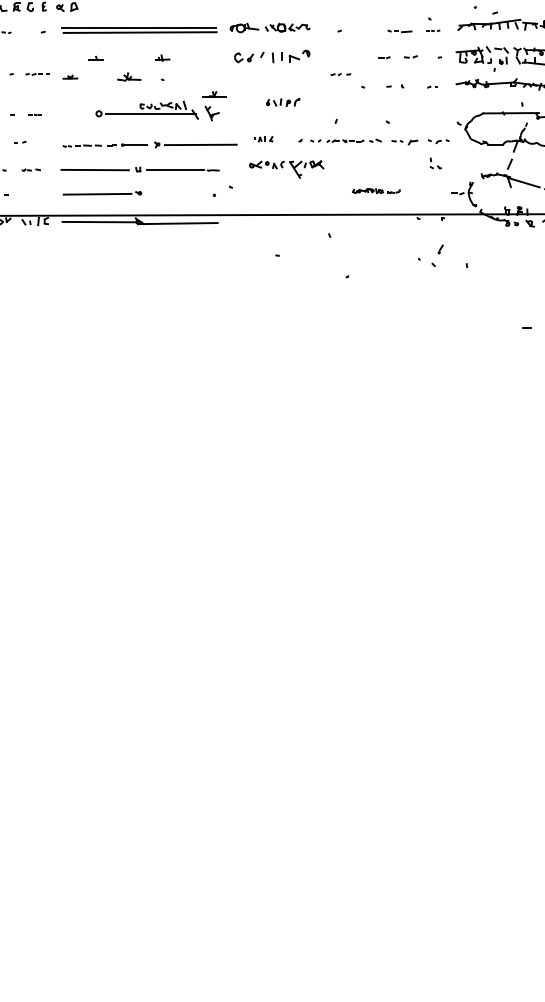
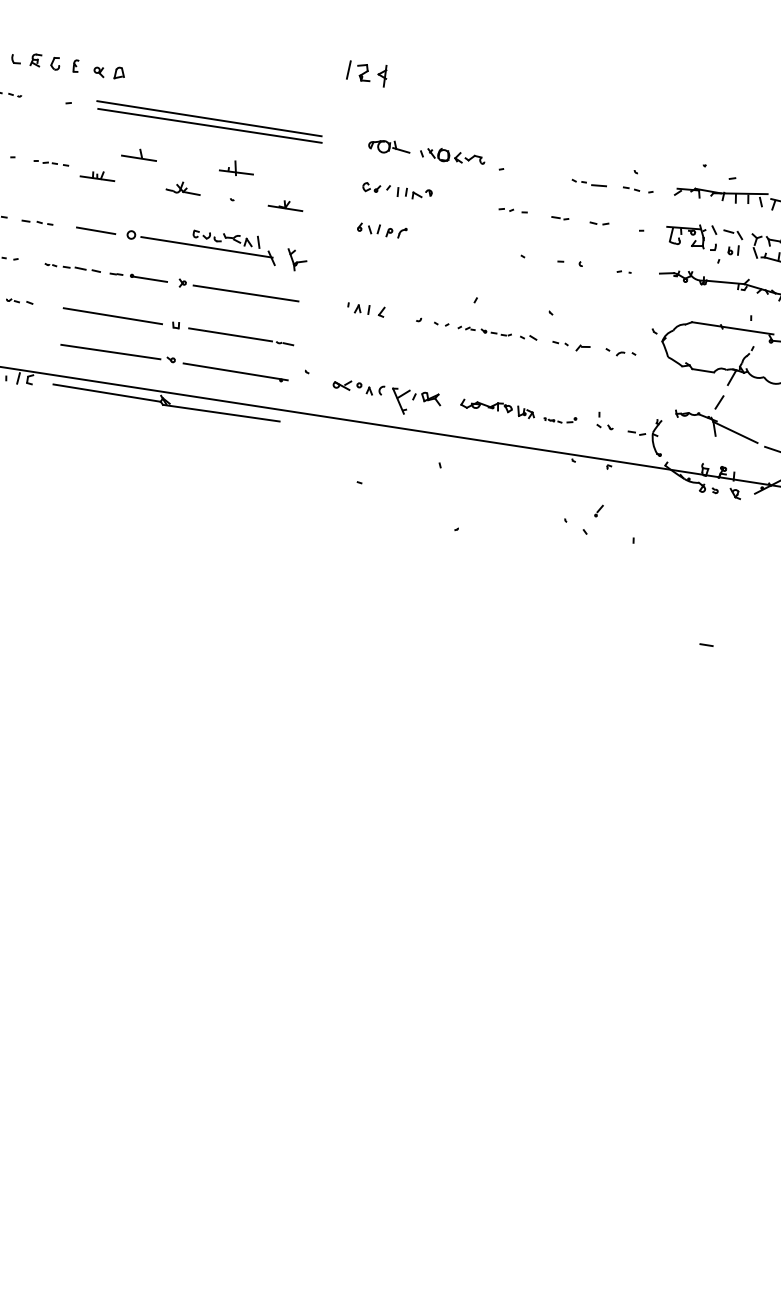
part: (269, 27) -> (426, 152), moved
part: (433, 30) -> (638, 189), size x1.67
part: (272, 55) -> (397, 189), size x0.62
part: (162, 57) -> (236, 167), size x1.67
part: (95, 58) -> (138, 153), size x1.67
part: (340, 74) -> (512, 210), moved
part: (70, 76) -> (98, 174), size x1.67
part: (214, 94) -> (286, 204), moved
part: (283, 102) -> (382, 230), moved
part: (34, 114) -> (37, 221), size x1.67
line: (74, 114) -> (95, 230), added
part: (263, 139) -> (365, 310), size x1.43
part: (149, 144) -> (171, 281), moved
part: (435, 163) -> (605, 420), moved
part: (286, 169) -> (386, 398), moved
part: (376, 190) -> (518, 410), size x1.67
line: (182, 194) -> (234, 371), added

